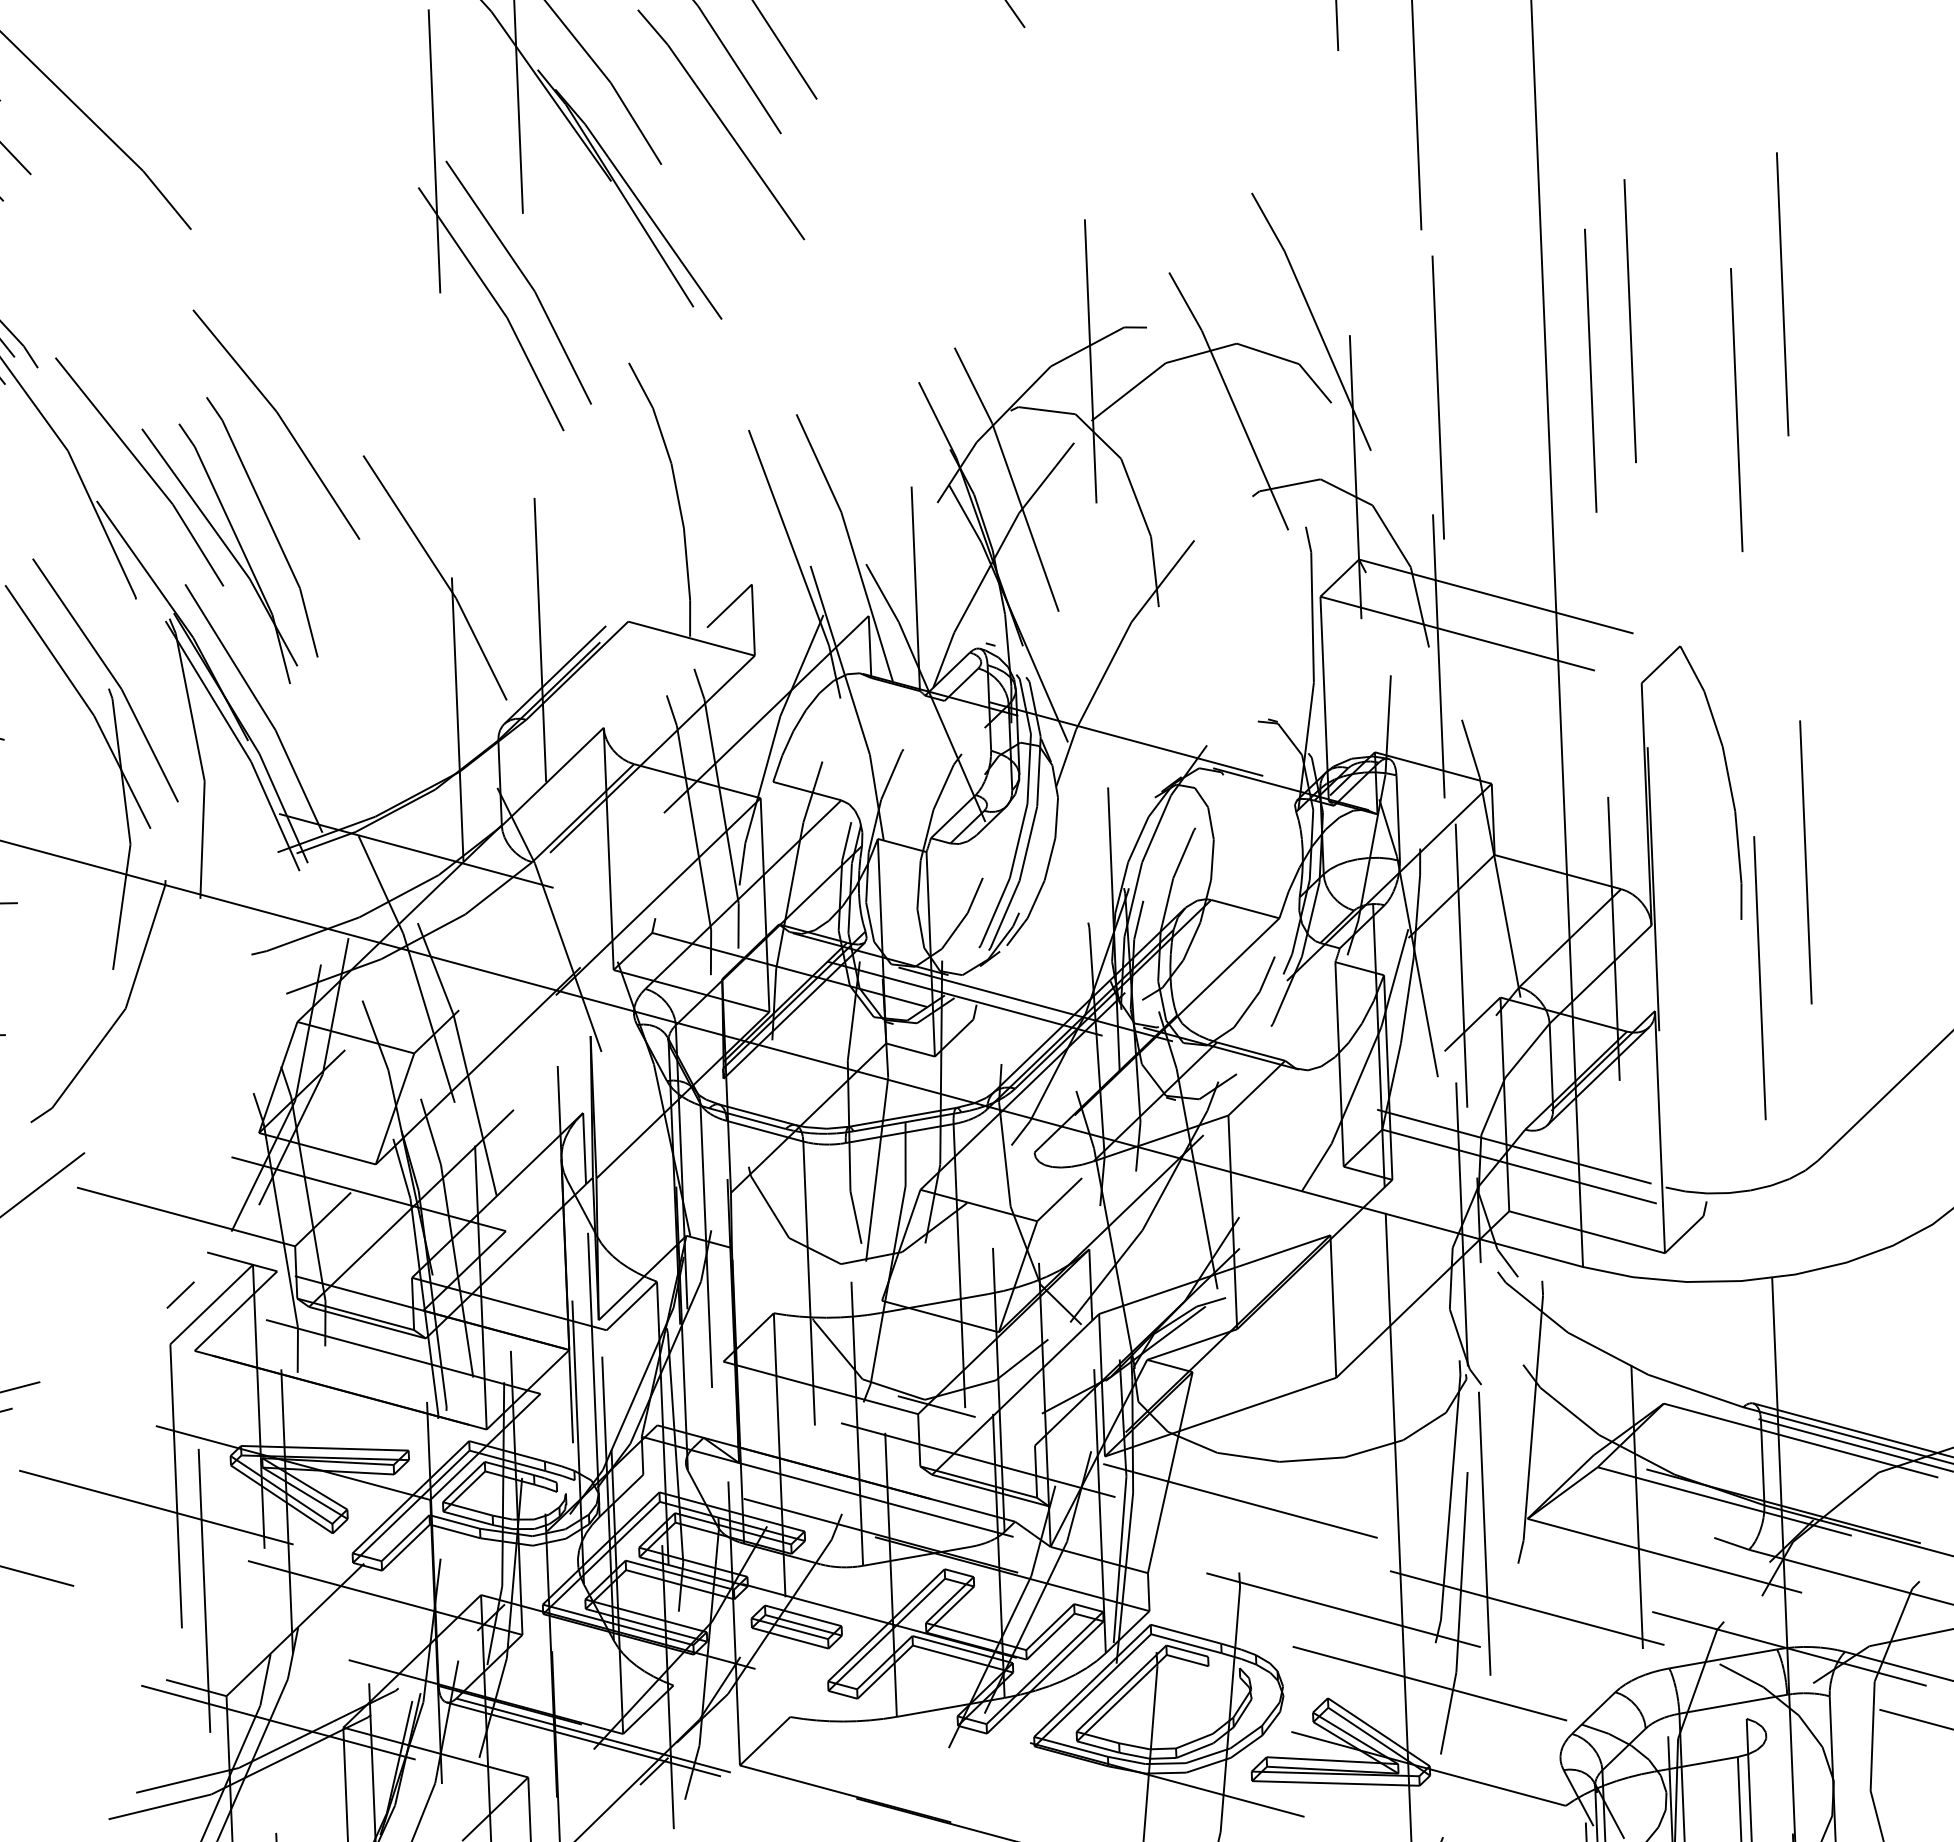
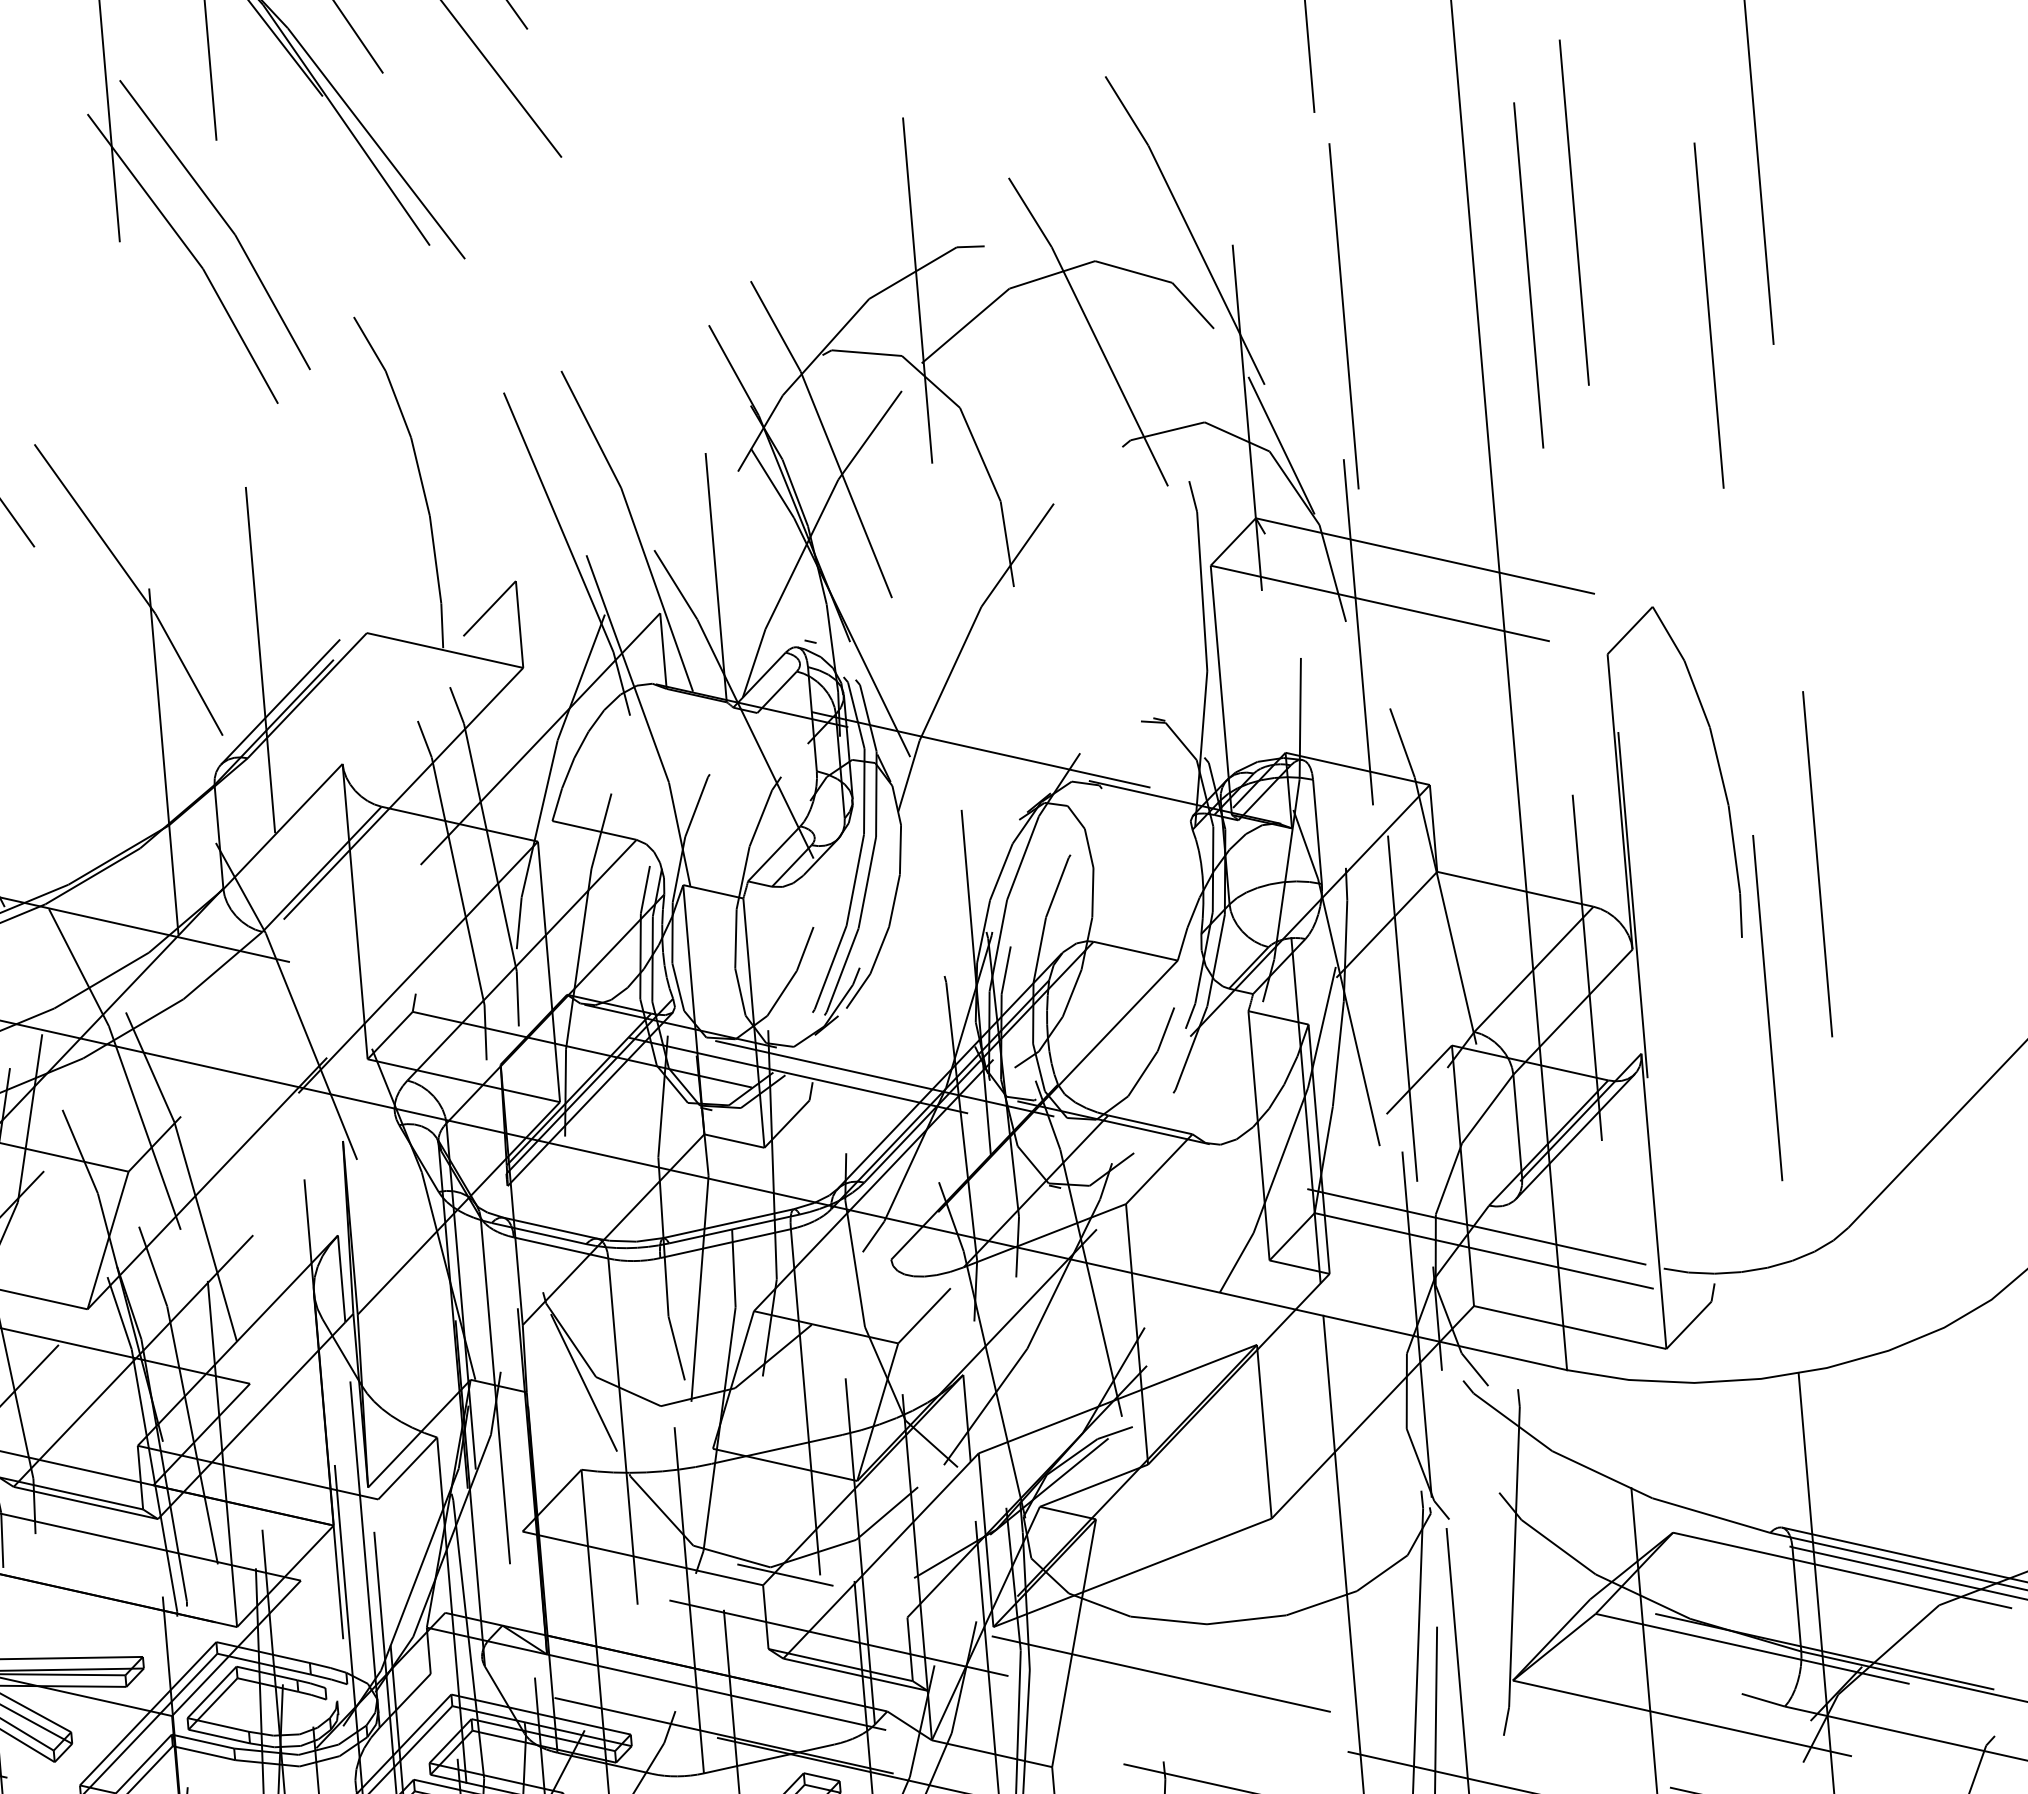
line: (1382, 500) -> (1281, 444), added
line: (778, 1241) -> (583, 1381), added

